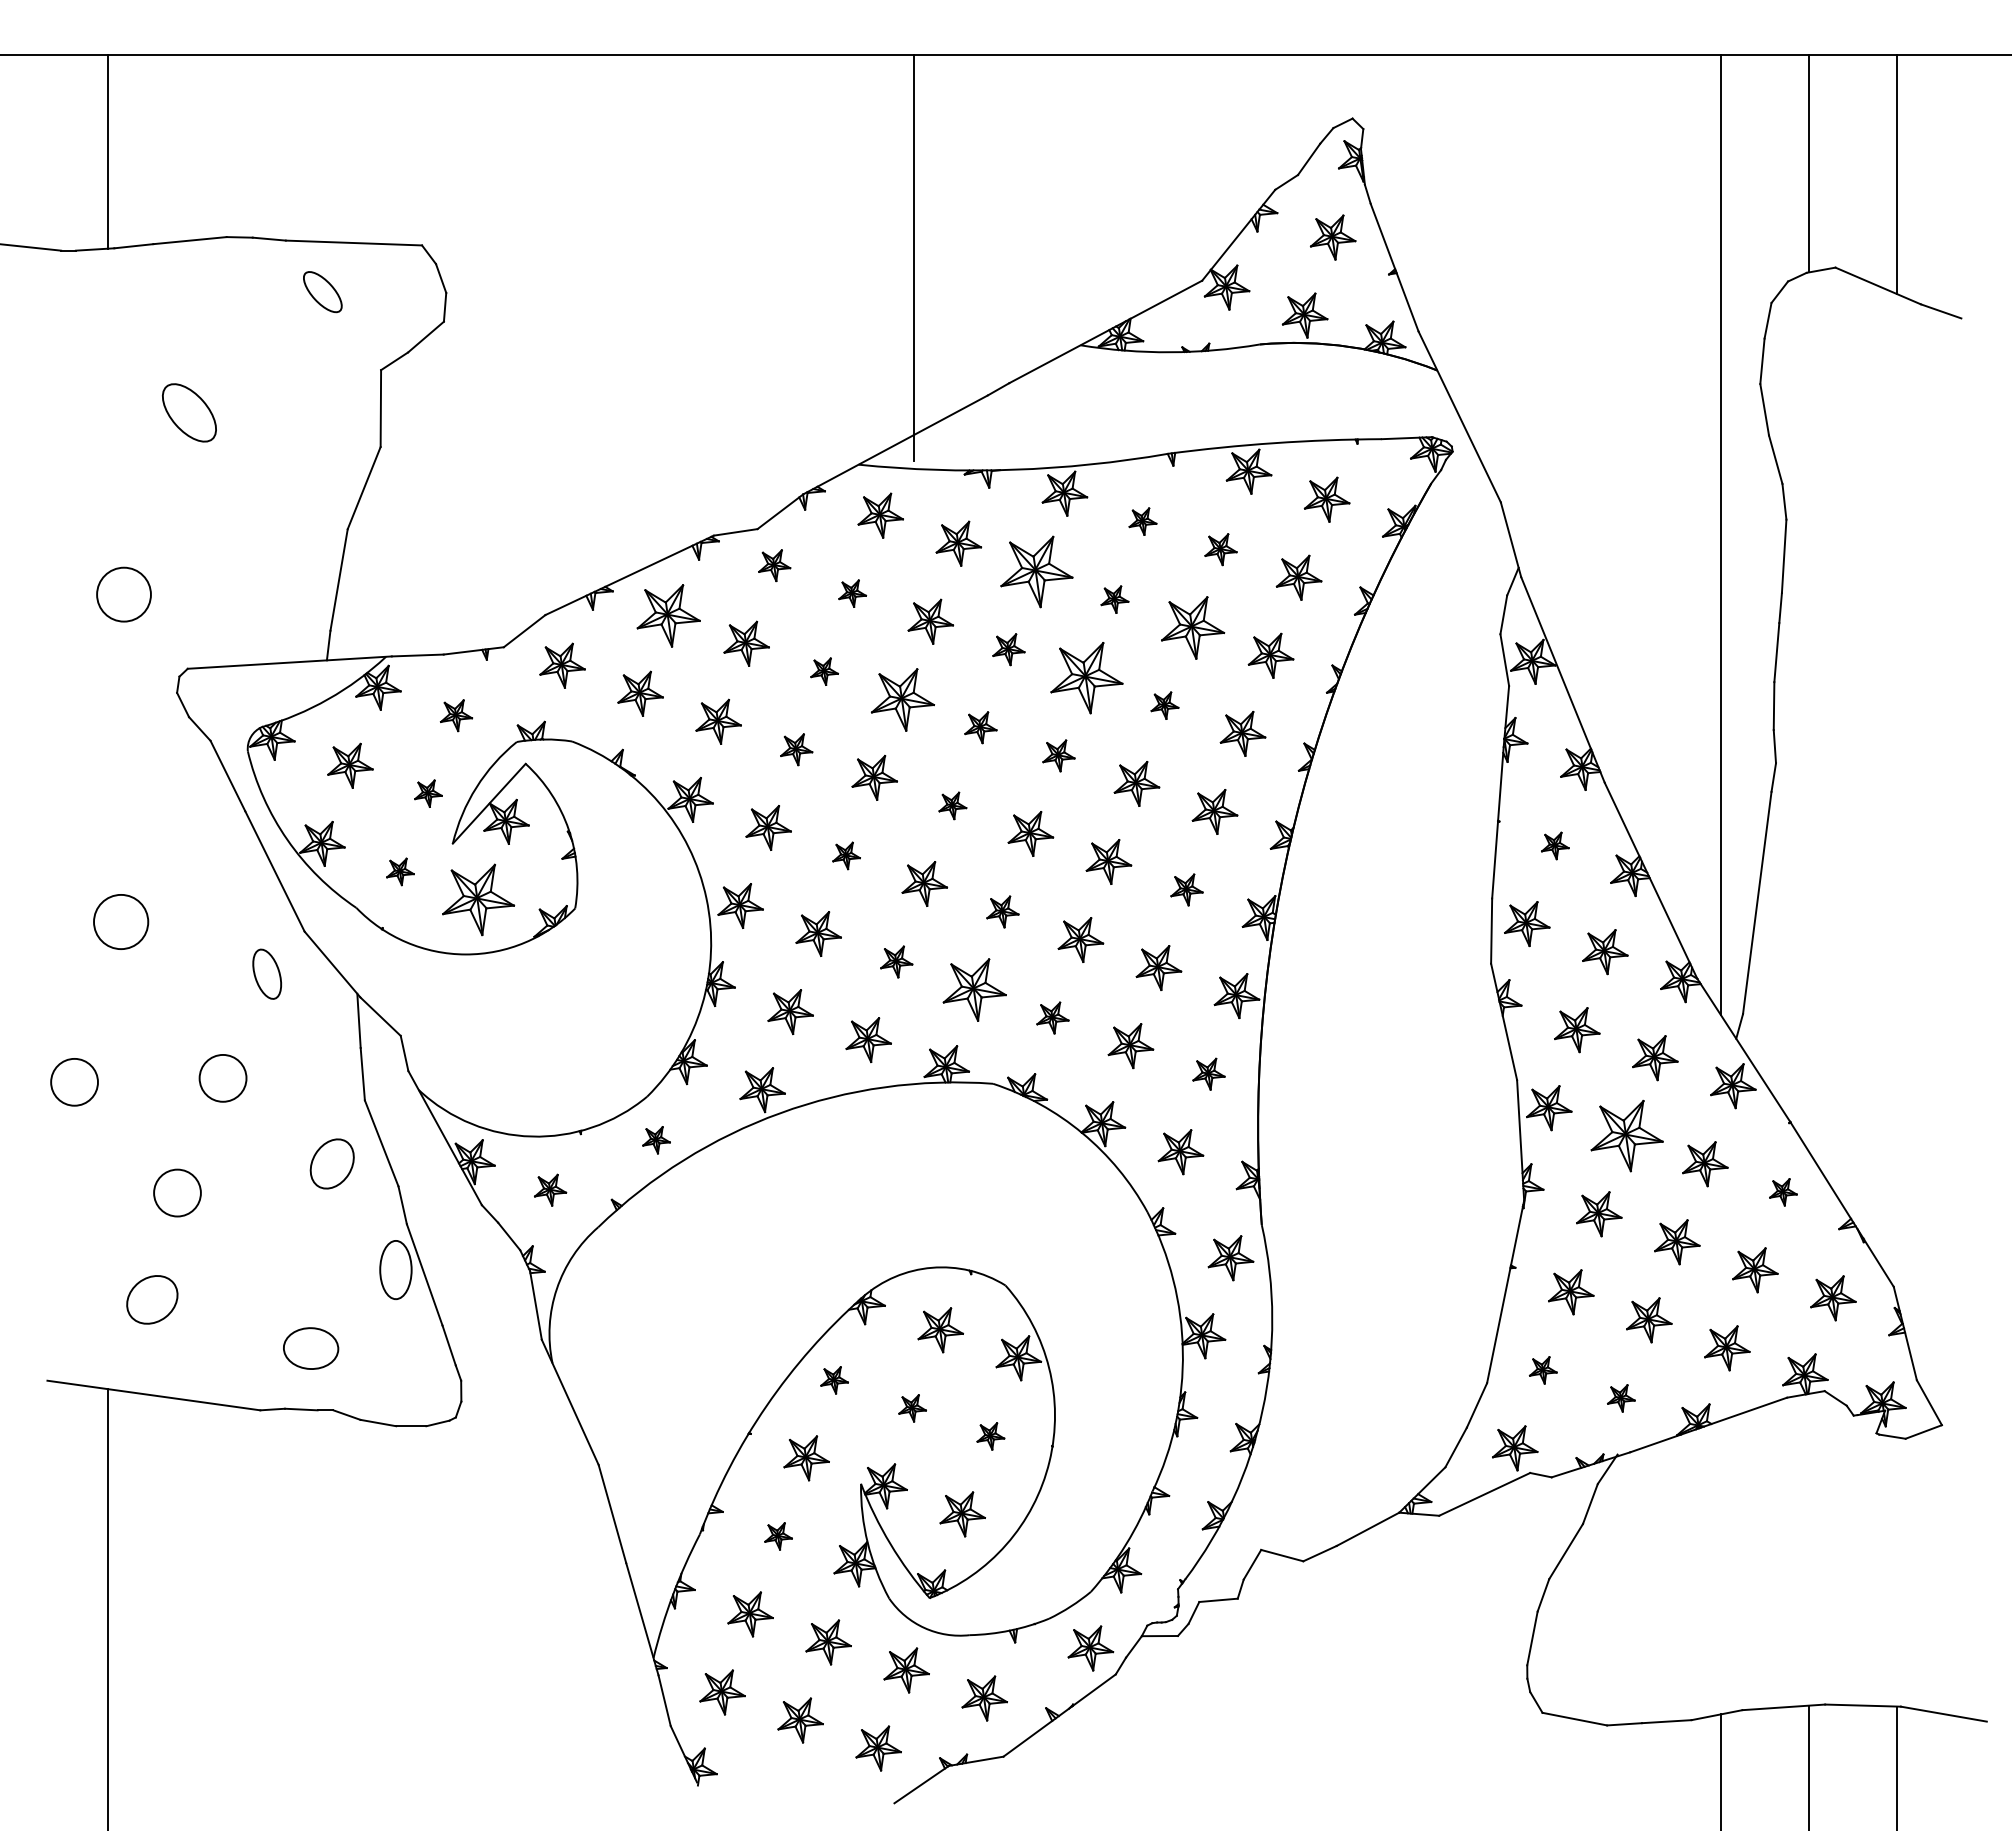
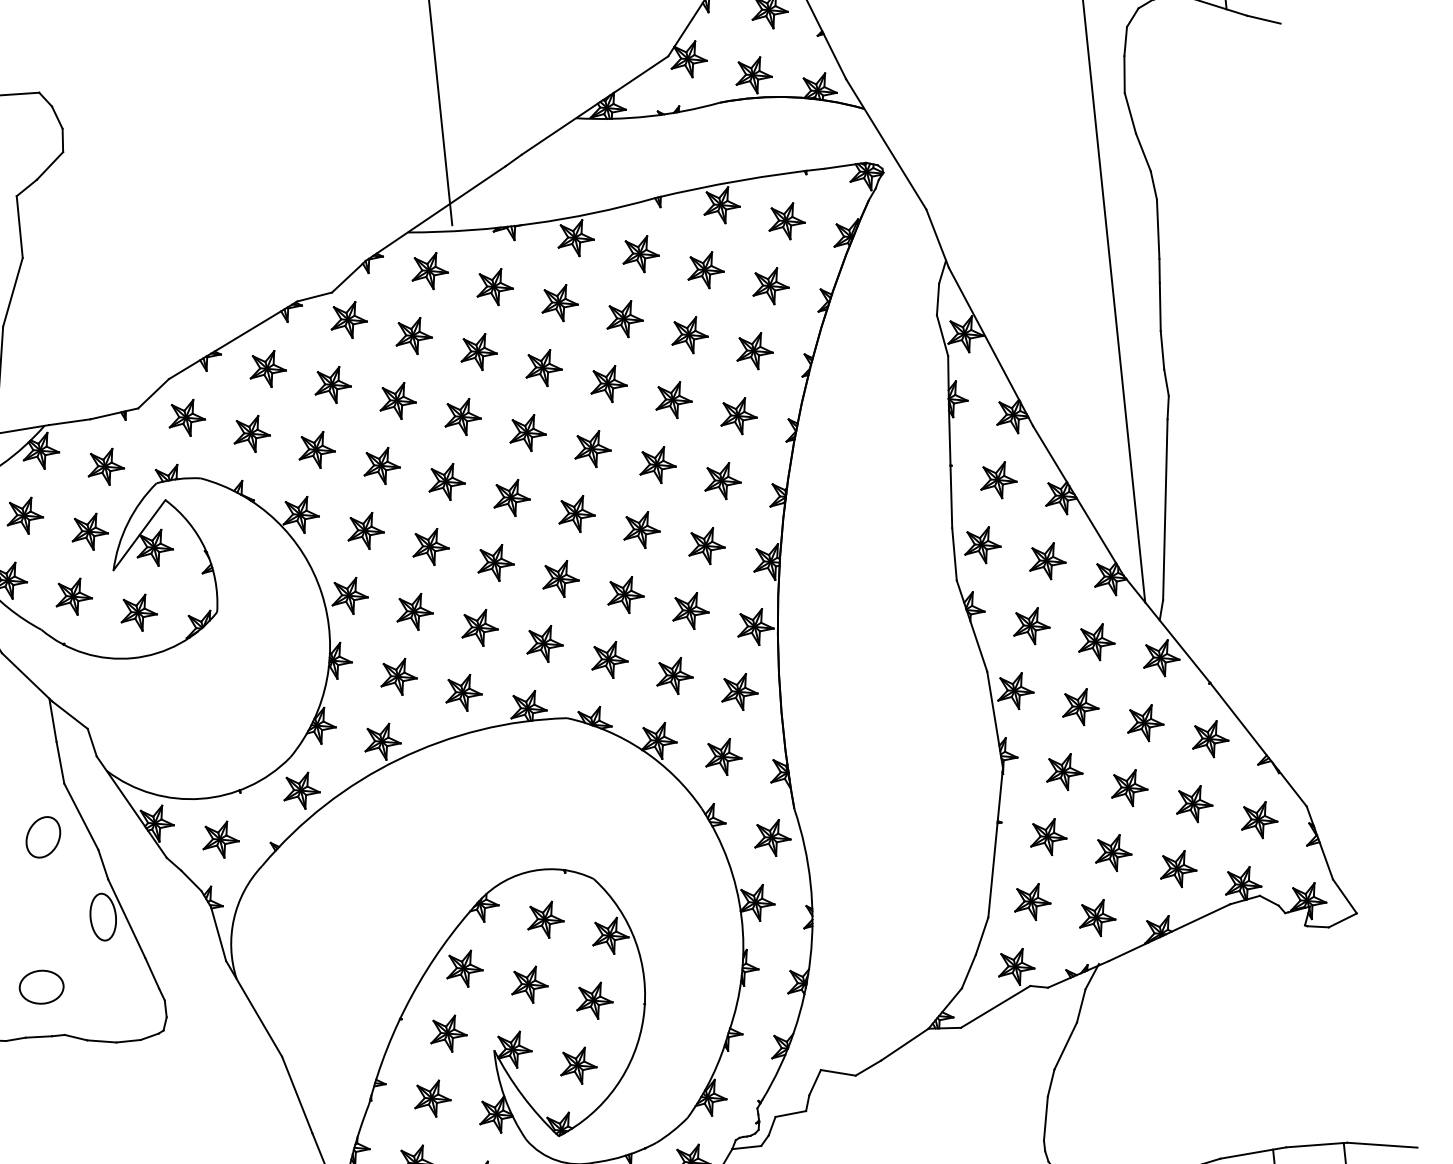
part: (1142, 521) -> (640, 254), size x1.67
part: (1220, 549) -> (705, 270), size x1.43
part: (774, 565) -> (348, 320), size x1.43
part: (1036, 571) -> (559, 303), size x0.62
part: (852, 593) -> (413, 336), size x1.67
part: (1114, 599) -> (624, 319), size x1.67
part: (668, 615) -> (267, 369), size x0.71
part: (1192, 627) -> (689, 335), size x0.71
part: (1008, 649) -> (543, 368), size x1.43
part: (824, 671) -> (397, 401), size x1.67
part: (1086, 677) -> (608, 384), size x0.62
part: (902, 699) -> (462, 417), size x0.71
part: (1164, 705) -> (673, 400), size x1.67
part: (456, 715) -> (105, 467), size x1.43
part: (980, 727) -> (527, 433), size x1.43
part: (796, 749) -> (381, 466), size x1.43
part: (1058, 755) -> (592, 449), size x1.43
part: (428, 793) -> (89, 532), size x1.67
part: (952, 805) -> (511, 498), size x1.67
part: (1555, 845) -> (998, 480), size x1.67
part: (846, 855) -> (430, 547), size x1.67
part: (400, 871) -> (73, 596), size x1.67
part: (1186, 889) -> (706, 546), size x1.43
part: (478, 899) -> (138, 612), size x0.62
part: (1002, 911) -> (560, 579), size x1.43
part: (896, 961) -> (479, 628), size x1.43
part: (974, 989) -> (544, 644), size x0.71
part: (1052, 1017) -> (609, 660), size x1.43
part: (1208, 1074) -> (739, 692), size x1.43
part: (1627, 1136) -> (1080, 707), size x0.62
part: (656, 1140) -> (301, 791), size x1.67
part: (550, 1190) -> (220, 840), size x1.43
part: (1783, 1192) -> (1210, 739), size x1.67
part: (1543, 1370) -> (1032, 902), size x1.67
part: (834, 1380) -> (464, 969), size x1.67
part: (1621, 1398) -> (1097, 918), size x1.67
part: (912, 1408) -> (529, 985), size x1.67
part: (990, 1436) -> (594, 1001), size x1.67
part: (778, 1536) -> (432, 1099), size x1.67

